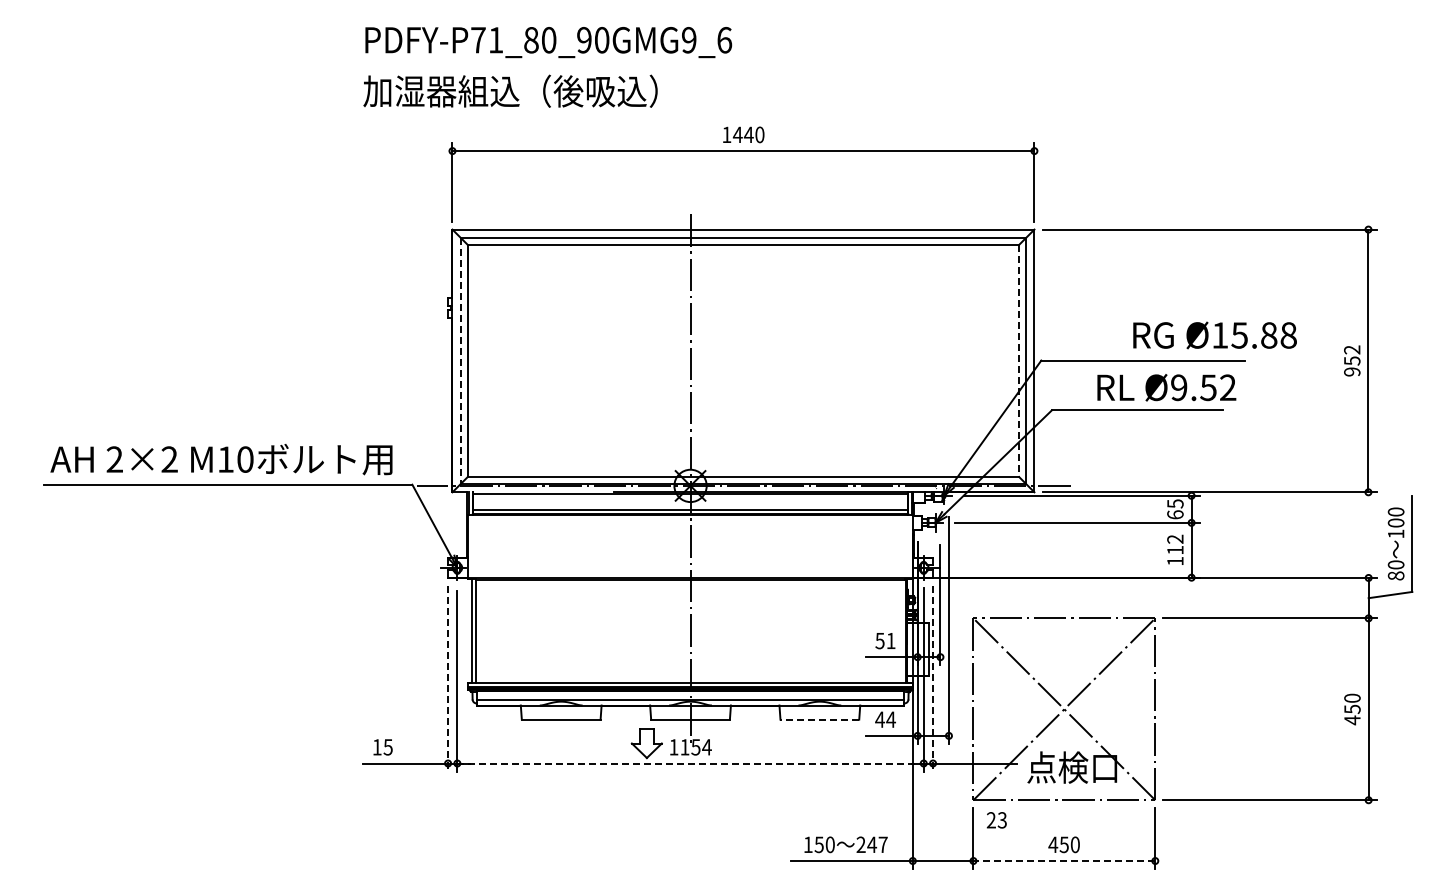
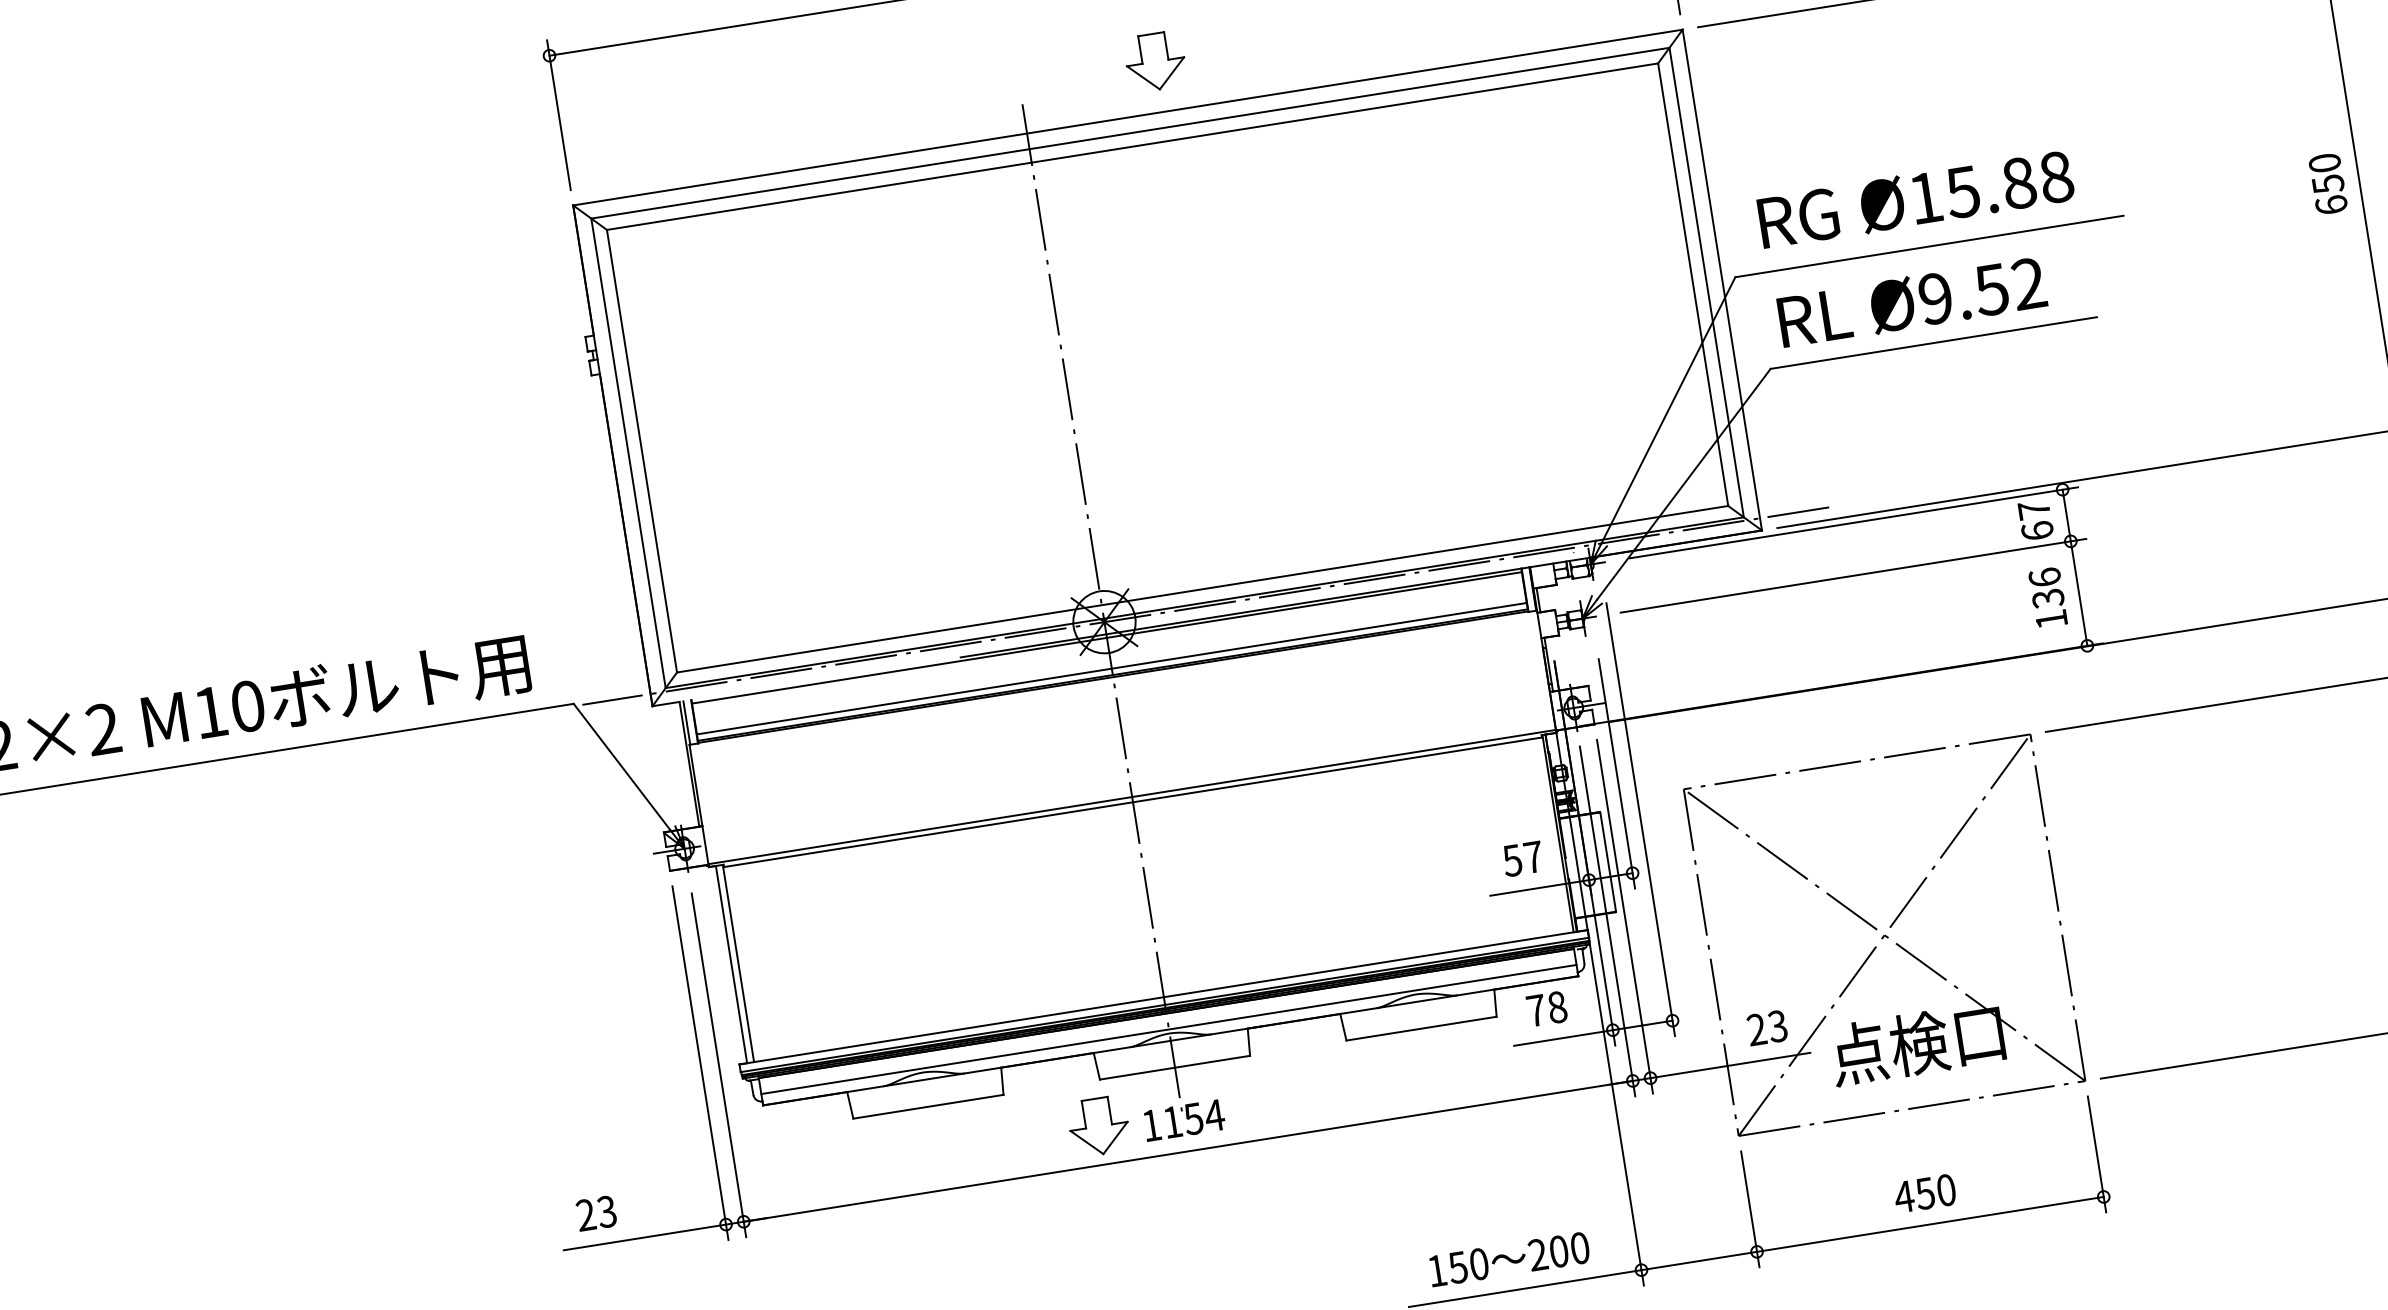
part: (762, 203) -> (1156, 62), added
text: (1214, 335) -> (1914, 199), moved
text: (1352, 360) -> (2328, 183), 952 -> 650
line: (460, 361) -> (628, 454), dashed -> solid
line: (1019, 361) -> (1694, 285), dashed -> solid
text: (1166, 387) -> (1911, 302), moved
text: (1175, 503) -> (2034, 509), 65 -> 67
text: (1175, 544) -> (2046, 587), 112 -> 136
text: (890, 641) -> (1532, 858), 51 -> 57
line: (448, 678) -> (701, 1062), dashed -> solid
line: (933, 678) -> (1625, 915), dashed -> solid
line: (819, 719) -> (1420, 1028), dashed -> solid
text: (885, 719) -> (1546, 1008), 44 -> 78
text: (382, 747) -> (596, 1213), 15 -> 23
line: (691, 763) -> (1190, 1151), dashed -> solid
text: (996, 820) -> (1766, 1028), moved
text: (877, 844) -> (1569, 1249), 247 -> 200
line: (1064, 861) -> (1930, 1225), dashed -> solid

